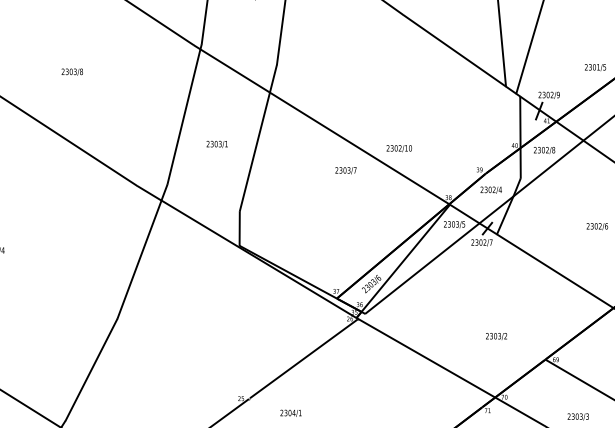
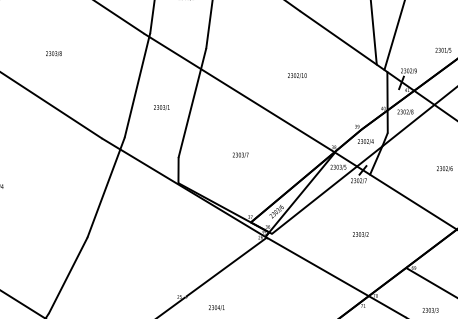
text: (399, 148) -> (297, 75), moved
text: (345, 169) -> (240, 154), moved
text: (496, 336) -> (360, 234), moved

